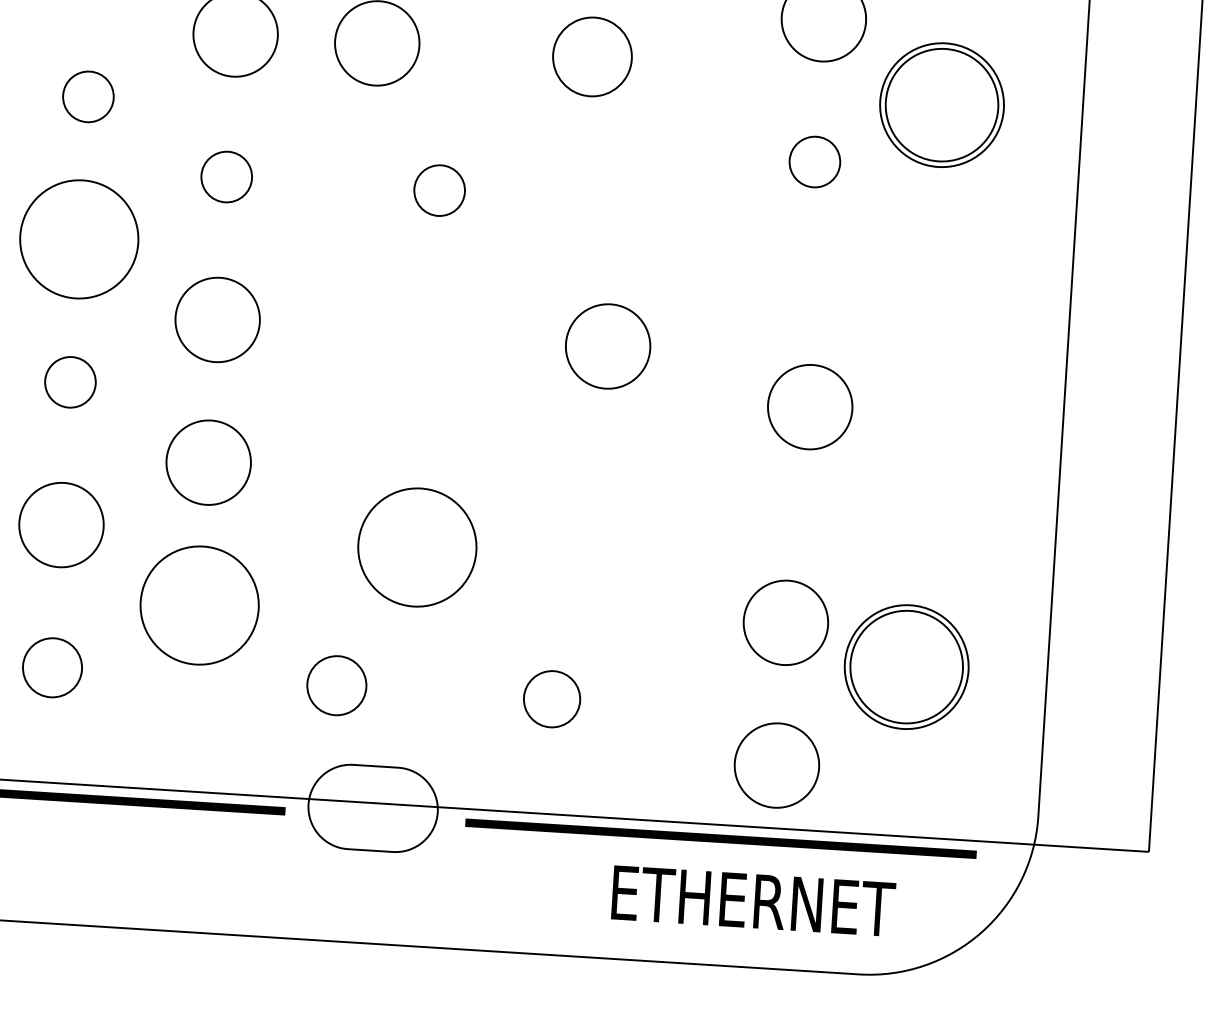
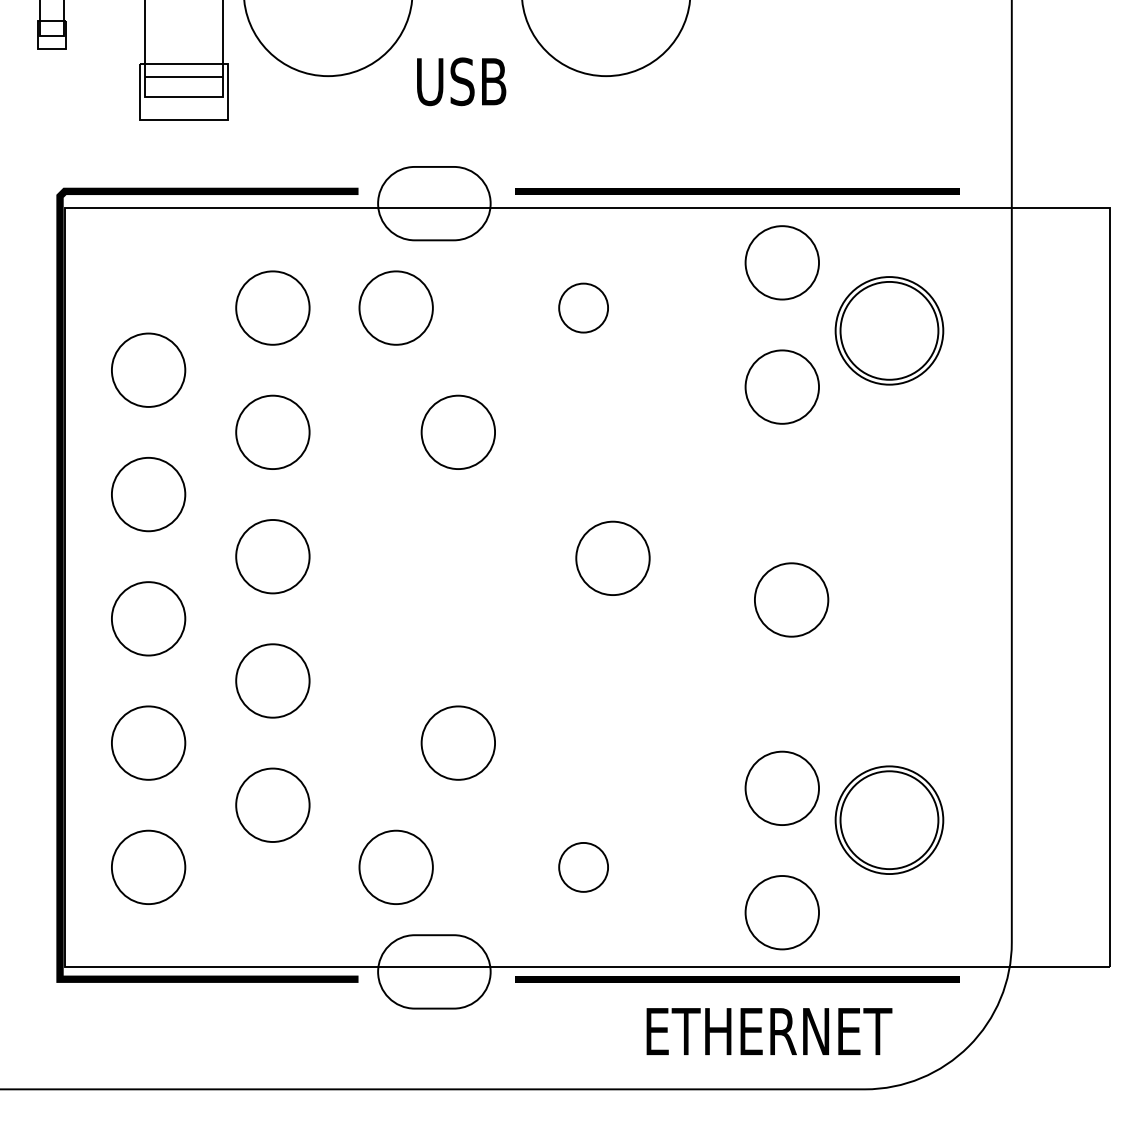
circle: (592, 56) -> (583, 307), size x0.71
circle: (88, 96) -> (148, 369), size x1.67
circle: (815, 161) -> (782, 386), size x1.67
circle: (226, 176) -> (272, 431), size x1.67
circle: (439, 190) -> (458, 432), size x1.67
circle: (79, 239) -> (148, 494), size x0.71
circle: (70, 381) -> (148, 618), size x1.67
circle: (416, 546) -> (457, 742), size x0.71
circle: (199, 604) -> (272, 804), size x0.71
circle: (52, 667) -> (148, 867), size x1.43
circle: (336, 685) -> (395, 867), size x1.43

